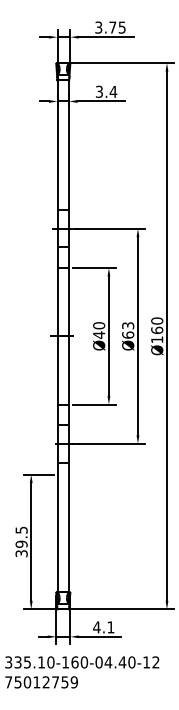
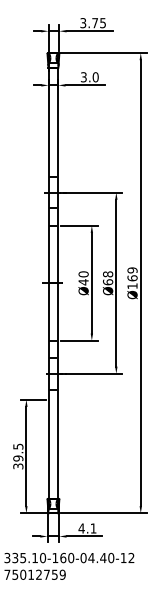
text: (113, 92) -> (95, 77), 3.4 -> 3.0
text: (157, 321) -> (132, 270), Ø160 -> Ø169
text: (128, 325) -> (108, 274), Ø63 -> Ø68

